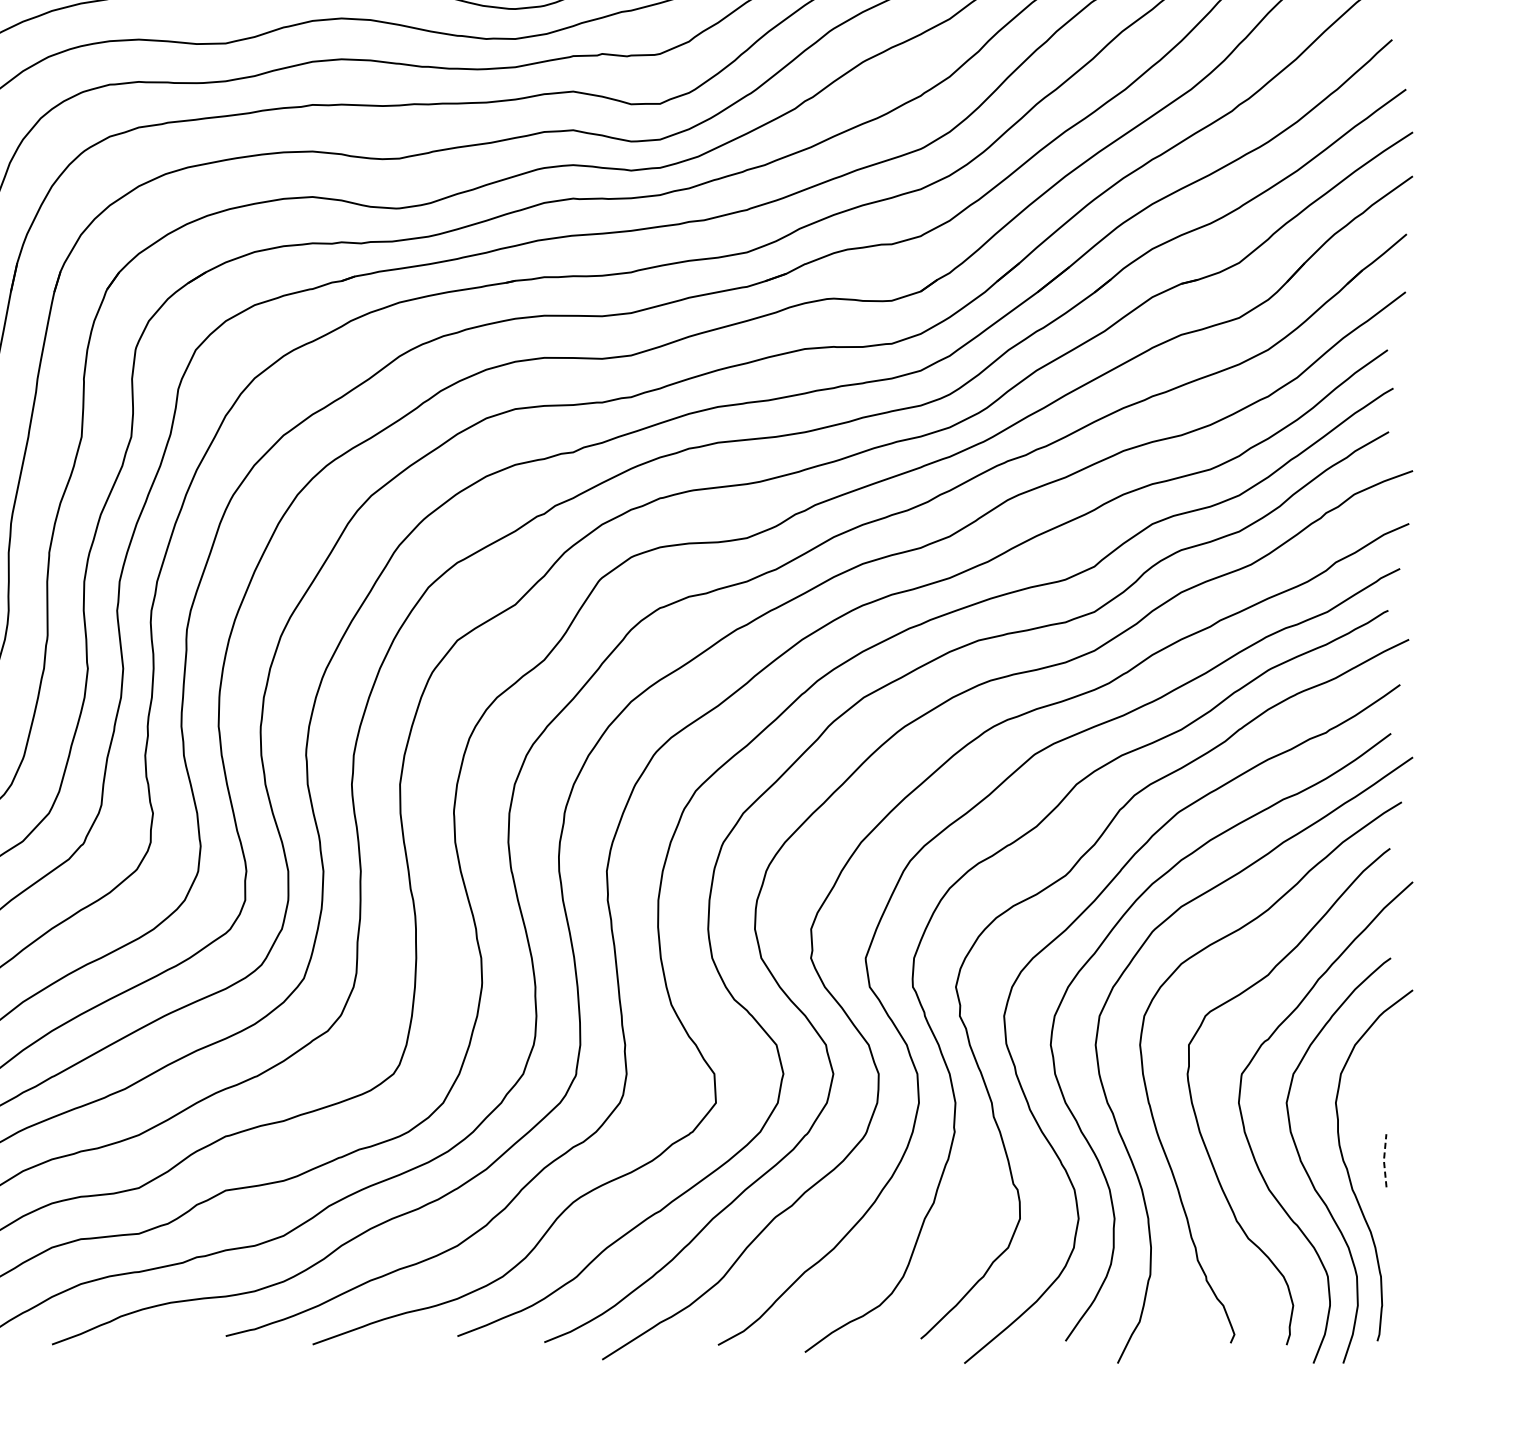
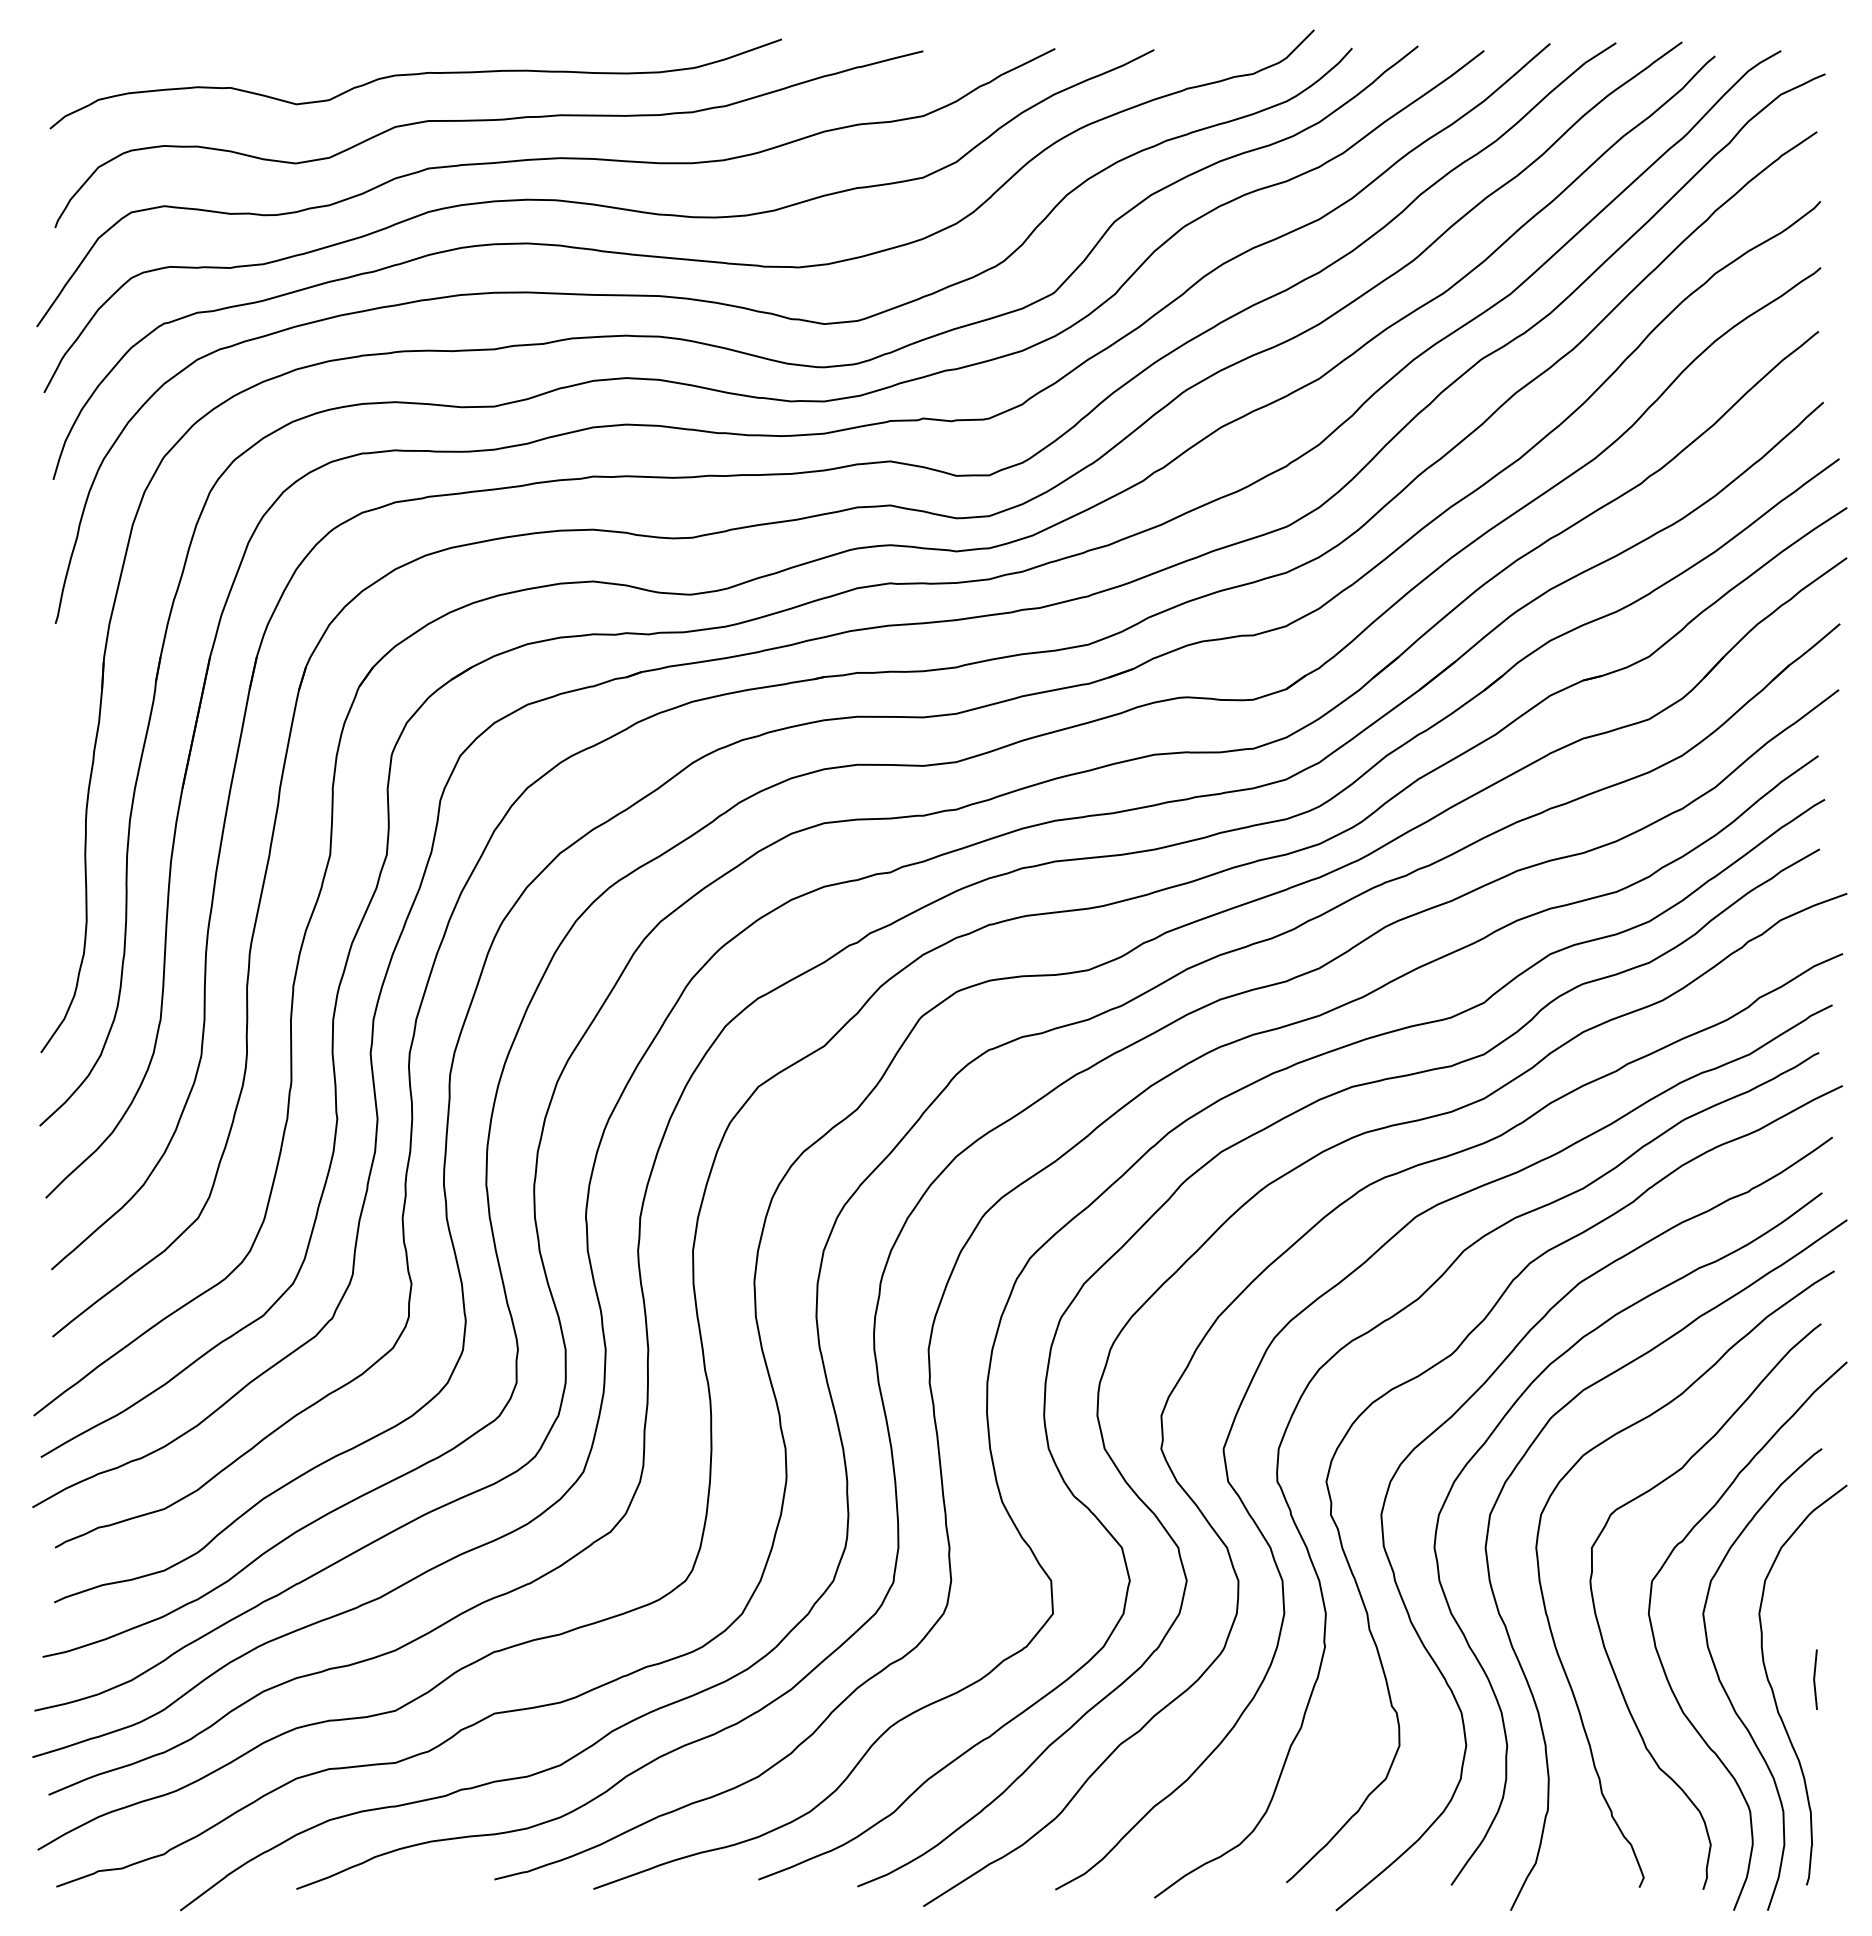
line: (1384, 1160) -> (1814, 1679), dashed -> solid

